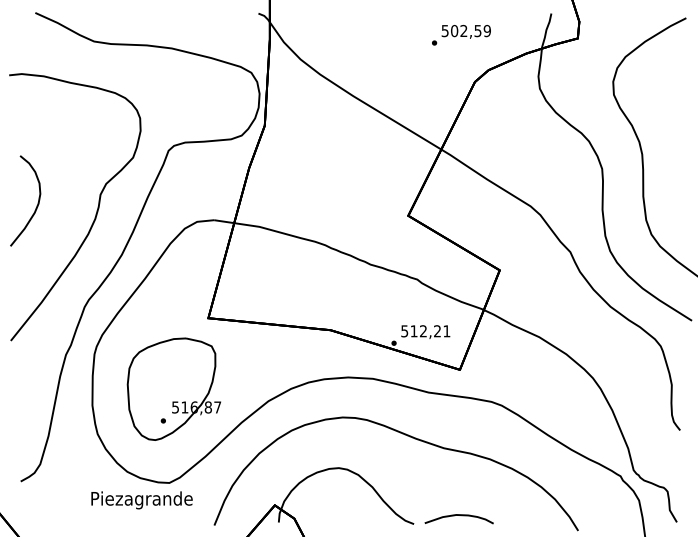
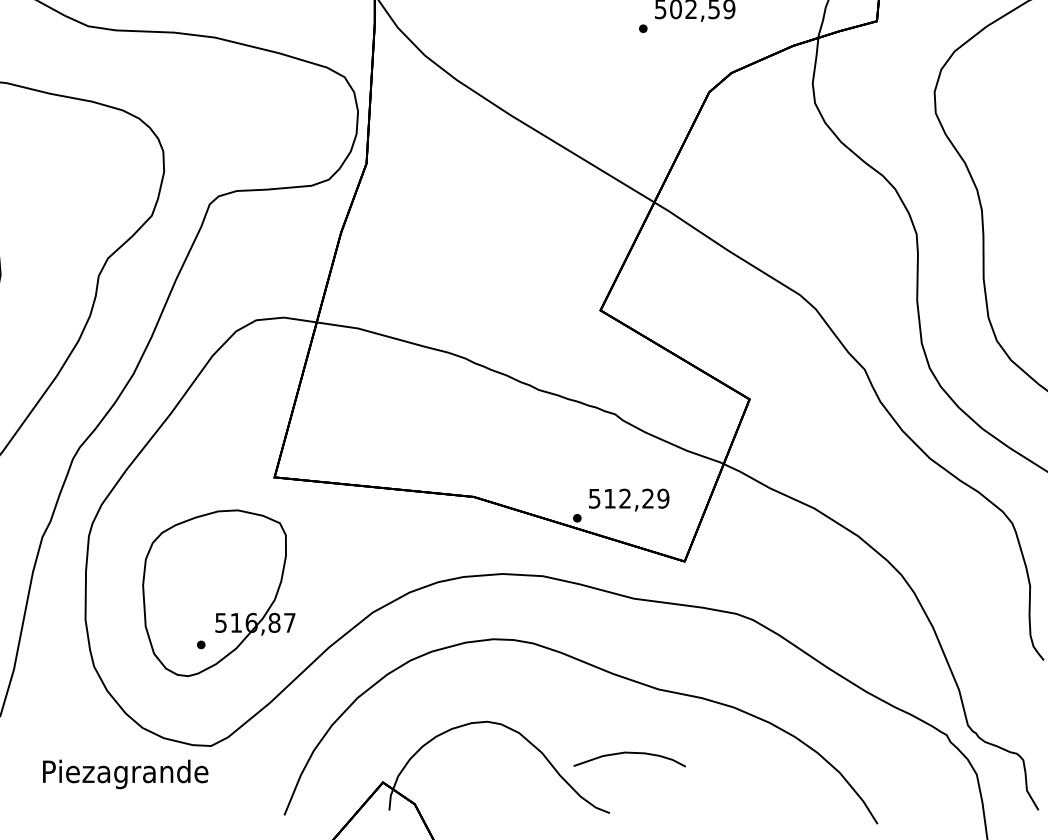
text: (446, 331) -> (662, 499), 512,21 -> 512,29
text: (141, 500) -> (124, 774), moved
curve: (458, 515) -> (628, 753), moved

